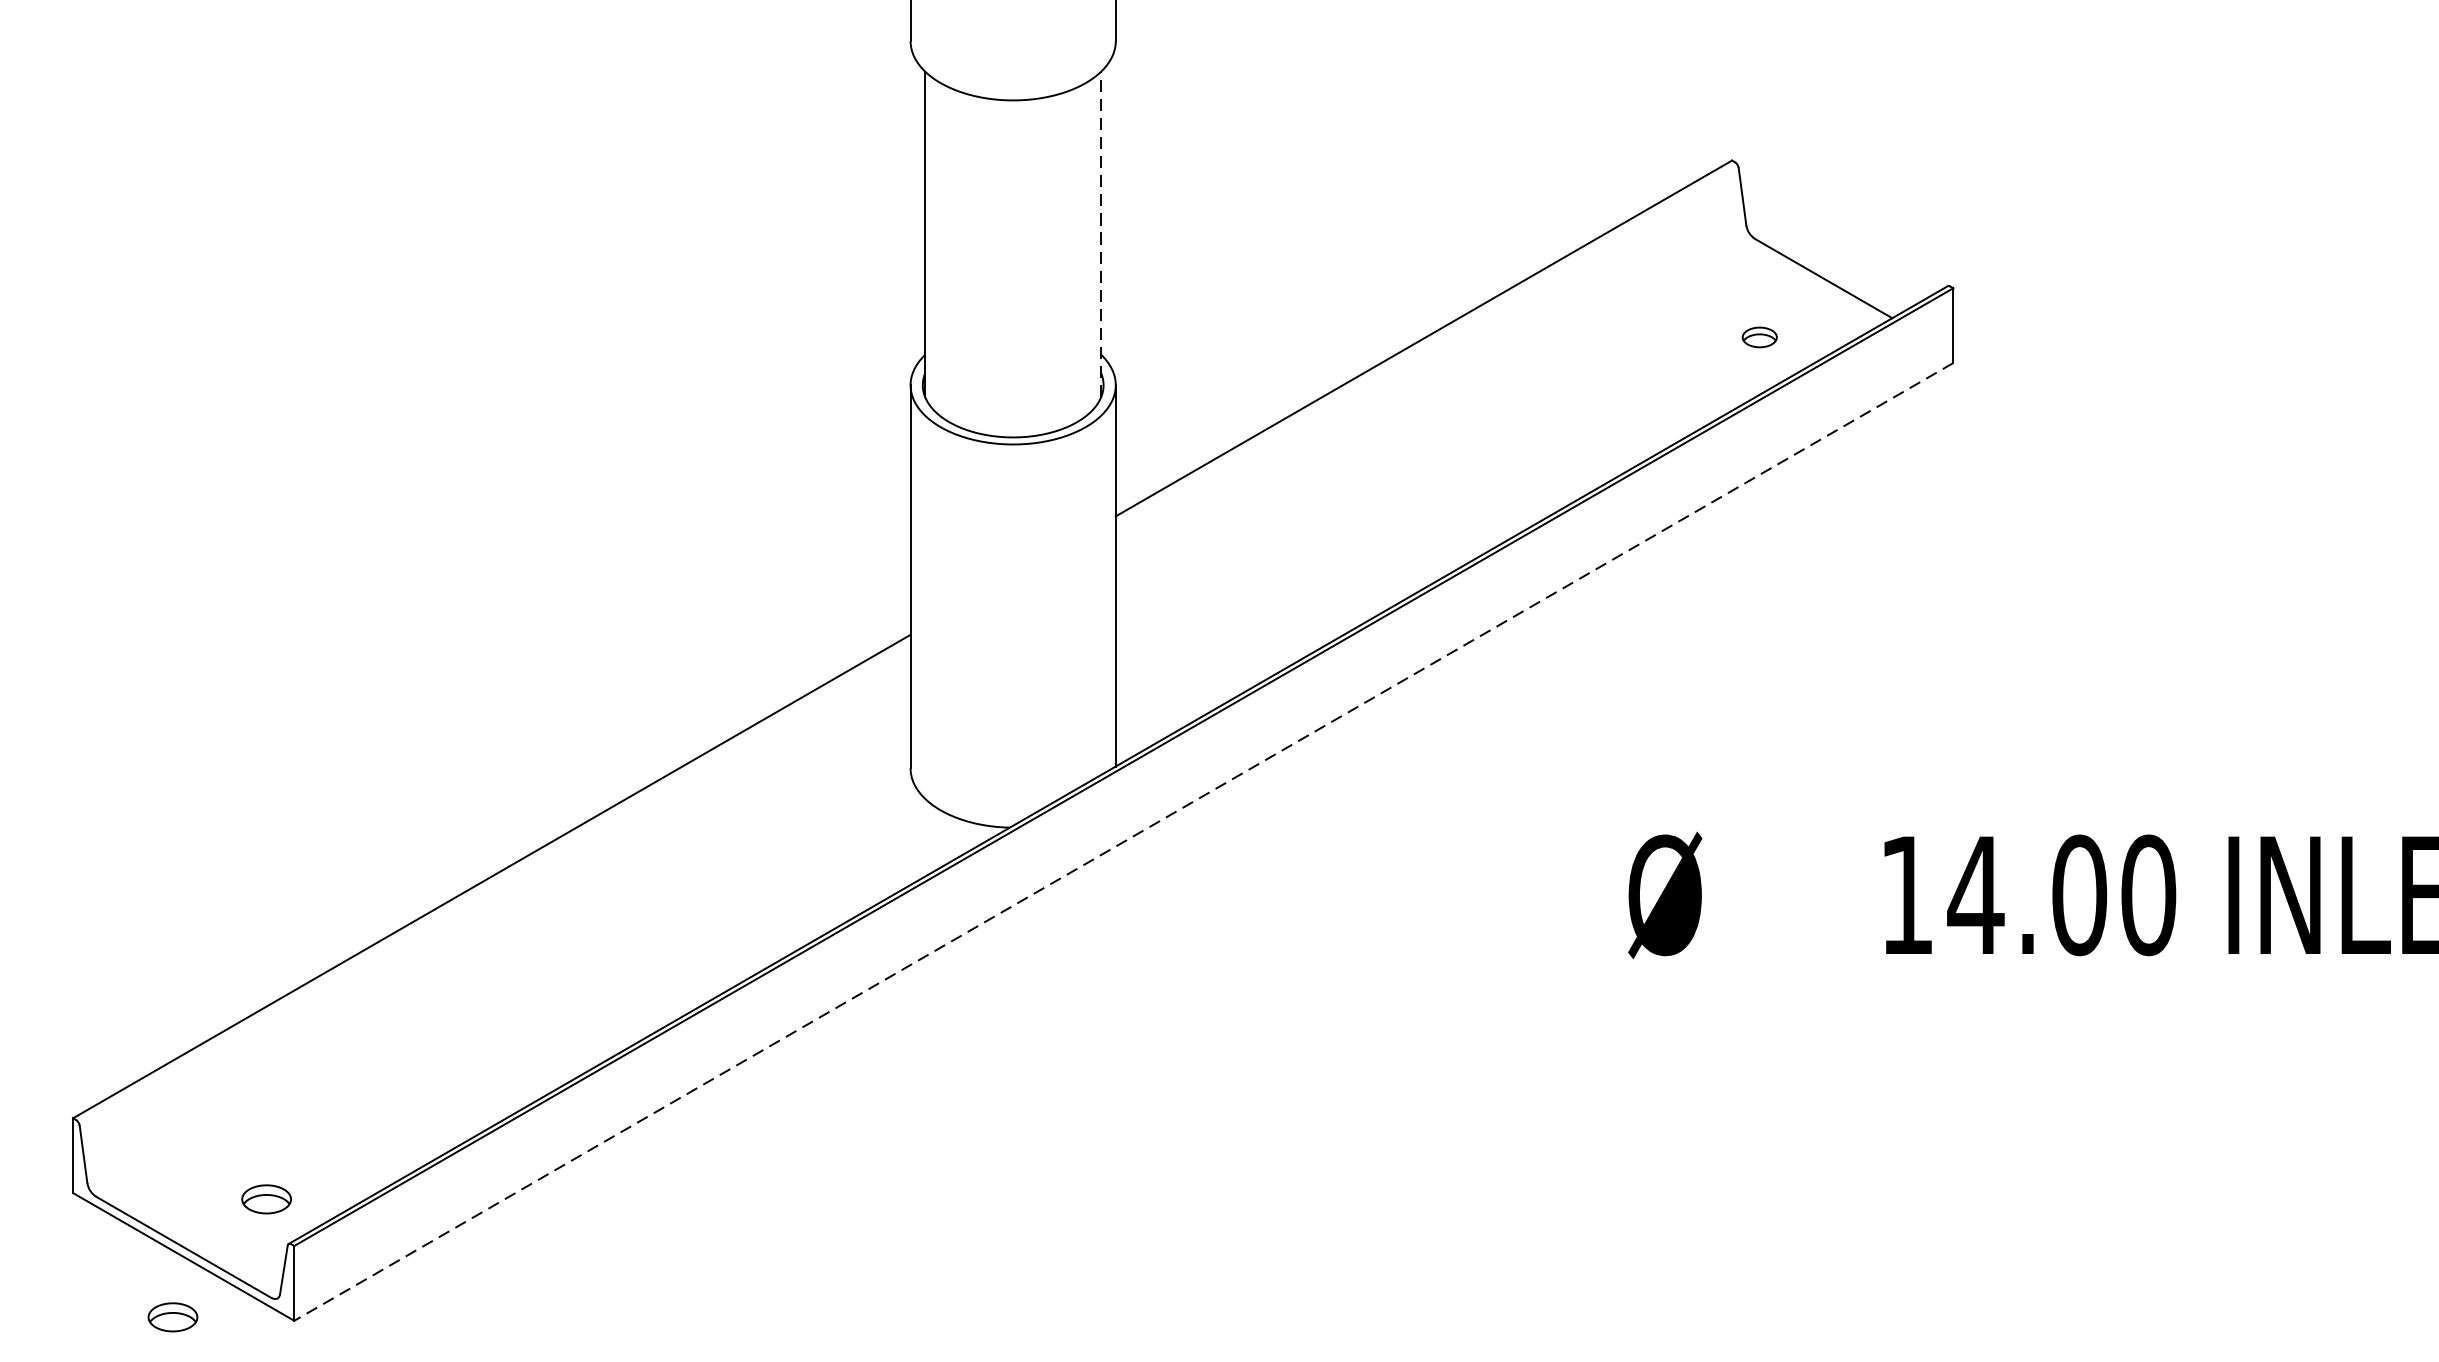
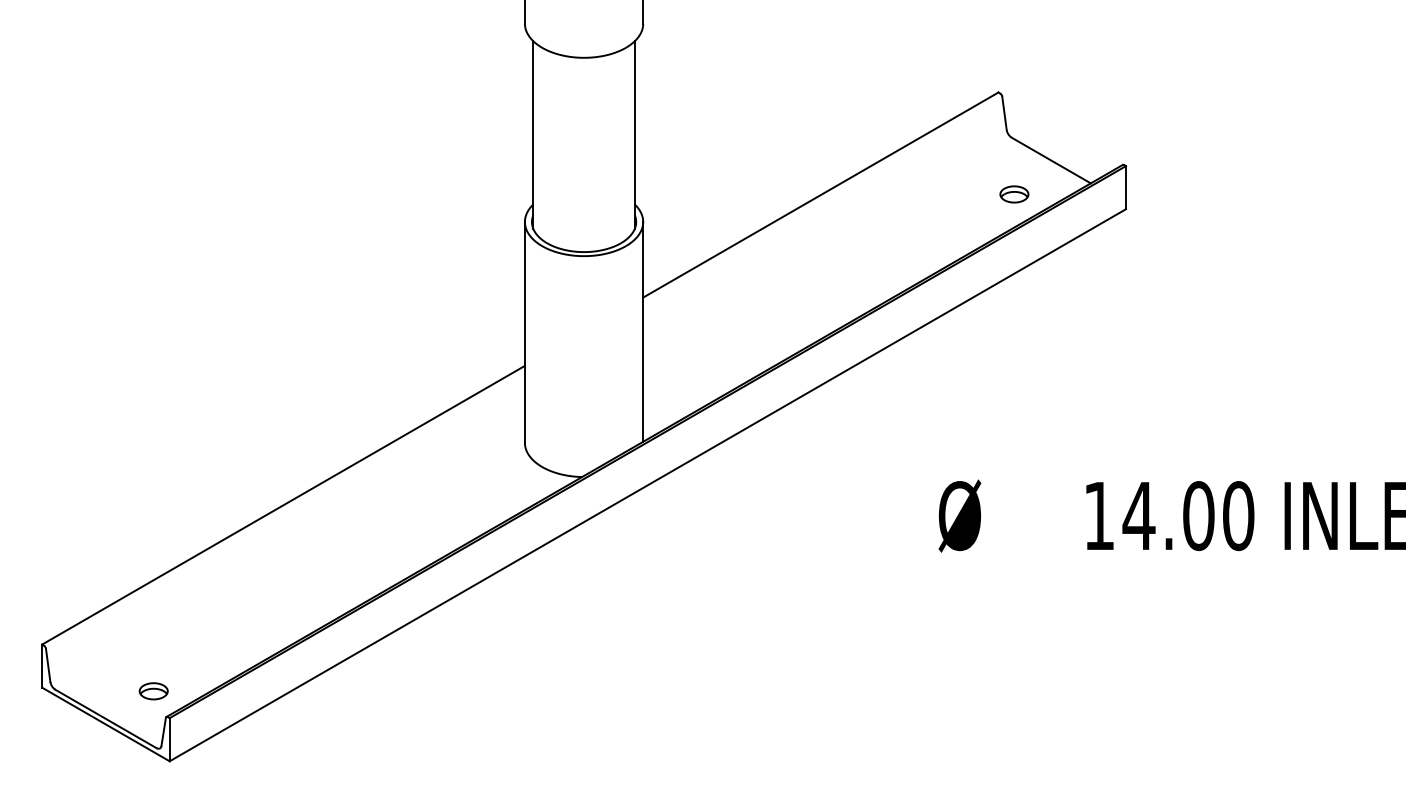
line: (1100, 235) -> (634, 135), dashed -> solid
part: (1759, 337) -> (1014, 194), size x1.43
line: (1123, 842) -> (647, 485), dashed -> solid
part: (172, 1317) -> (99, 759), removed

